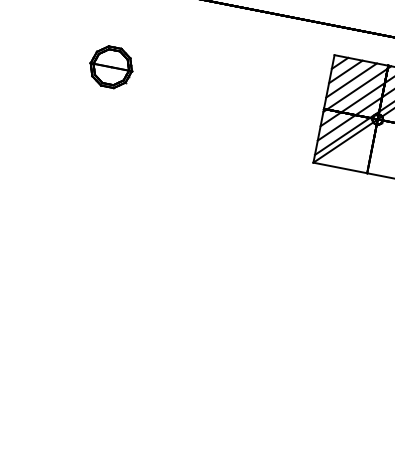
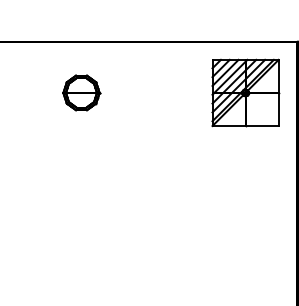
part: (111, 66) -> (81, 92), size x1.43

